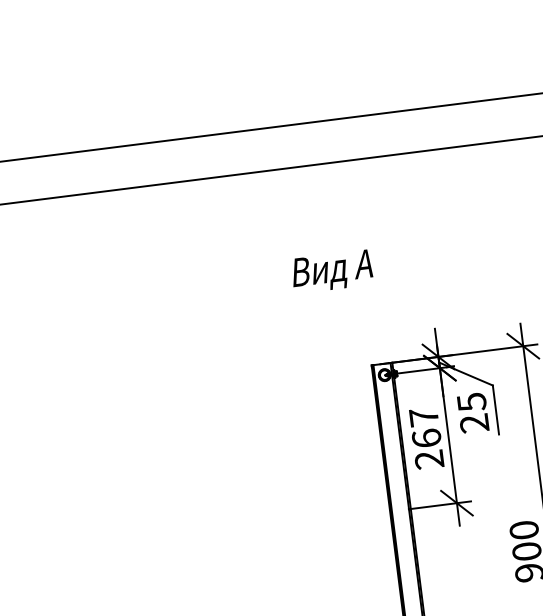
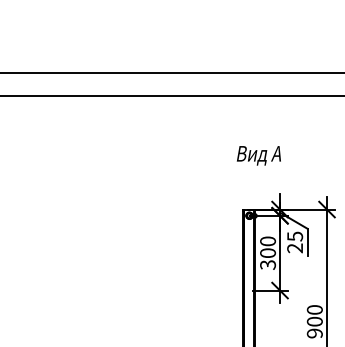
text: (331, 271) -> (258, 155), moved
text: (427, 437) -> (268, 252), 267 -> 300

